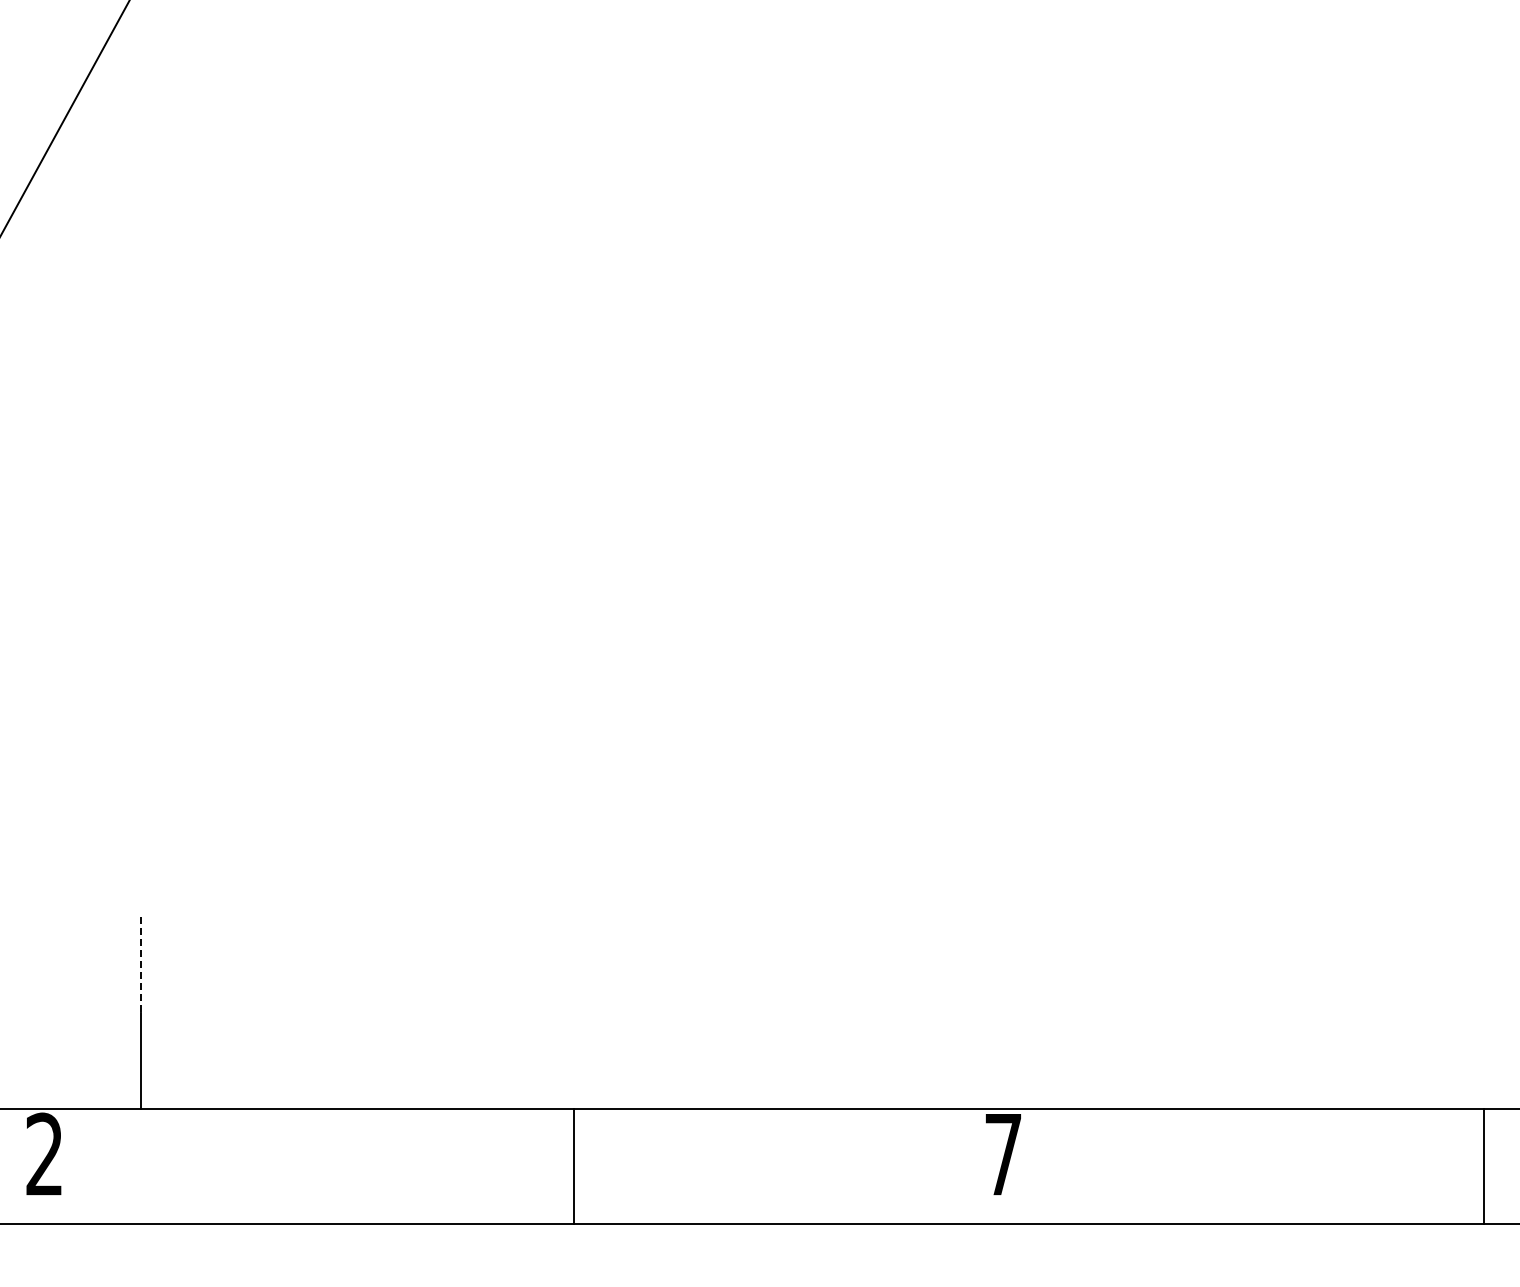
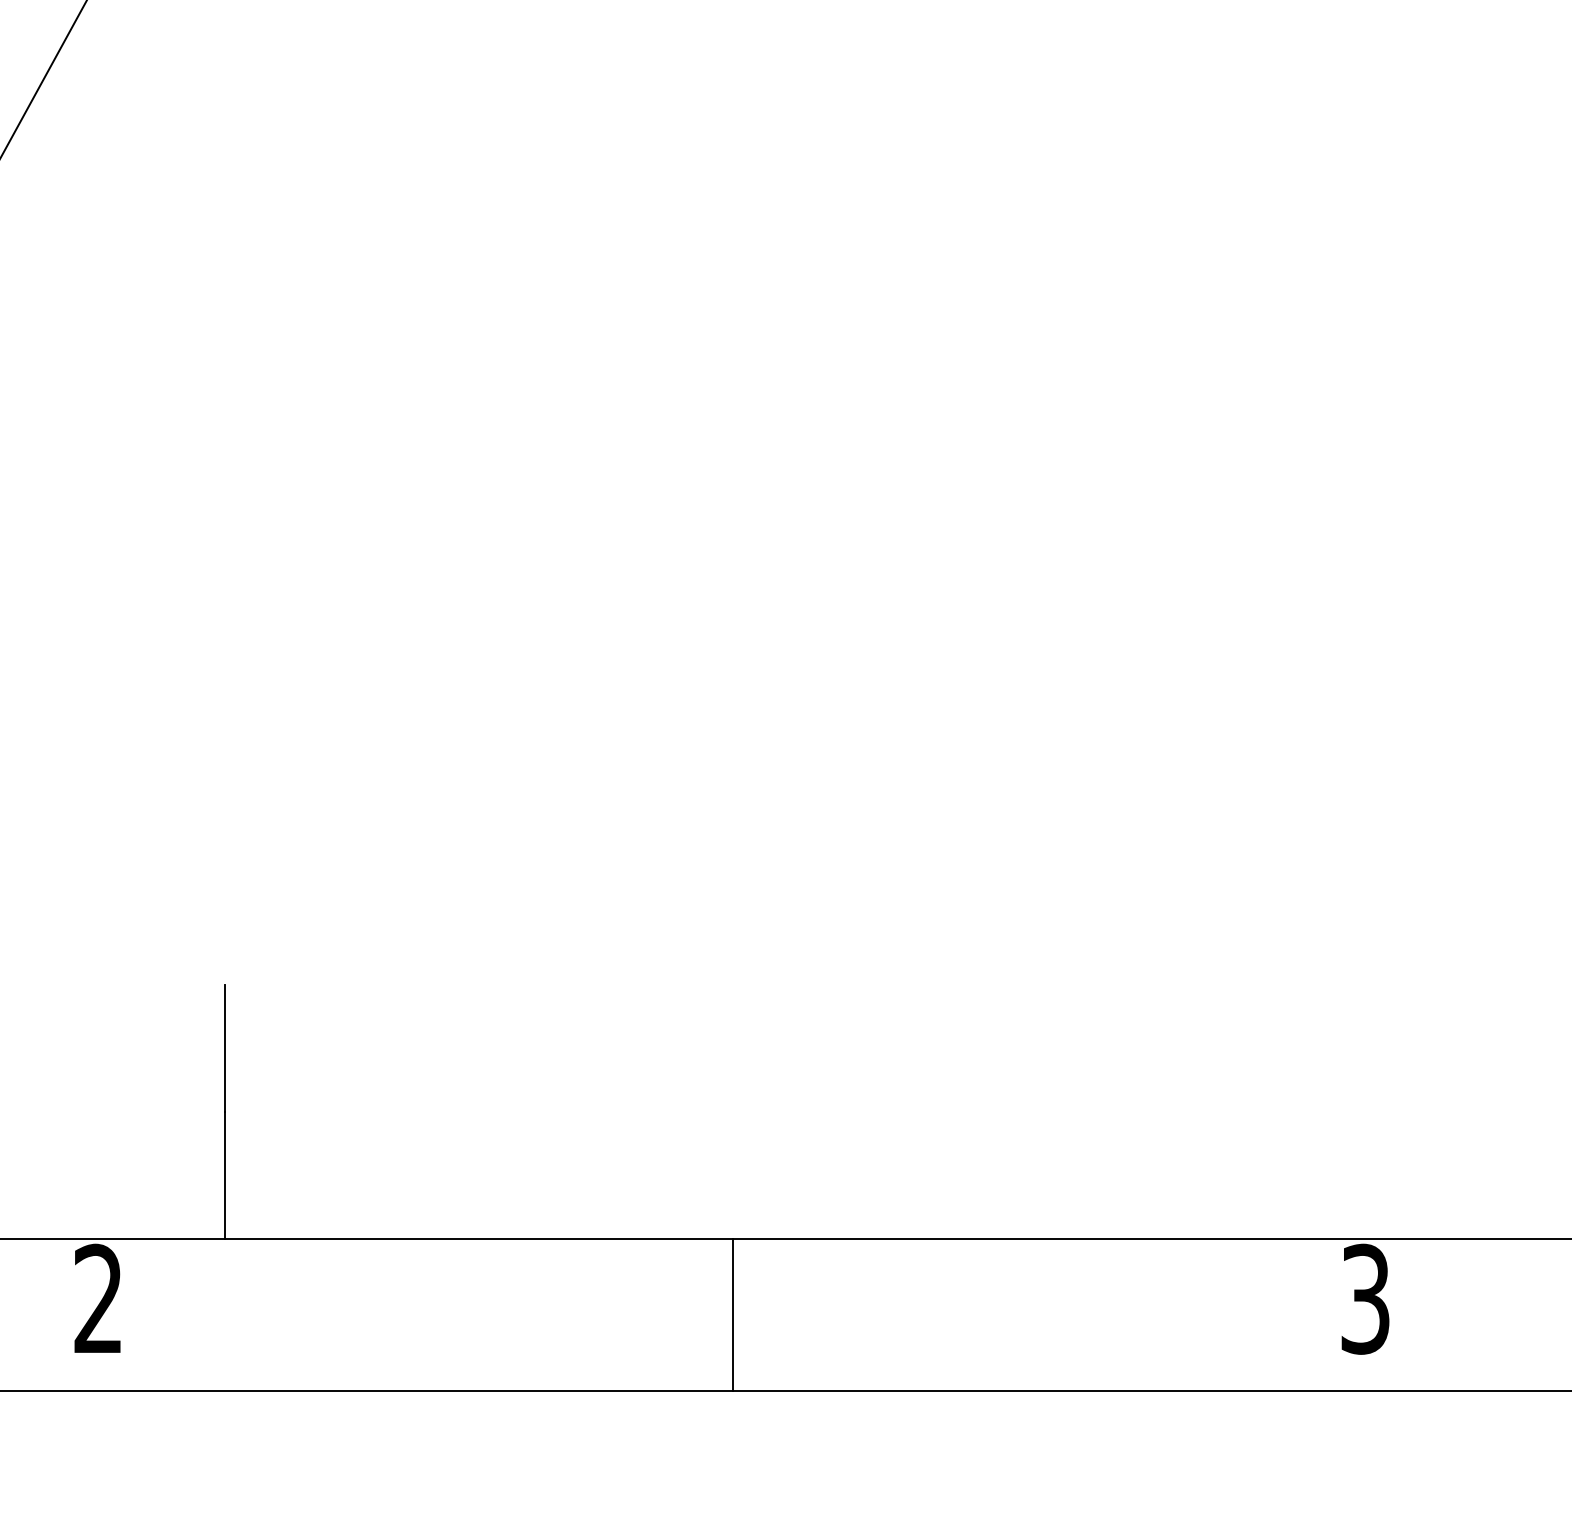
line: (140, 964) -> (225, 1048), dashed -> solid
text: (1003, 1154) -> (1365, 1299), 7 -> 3
line: (574, 1165) -> (733, 1313), moved

